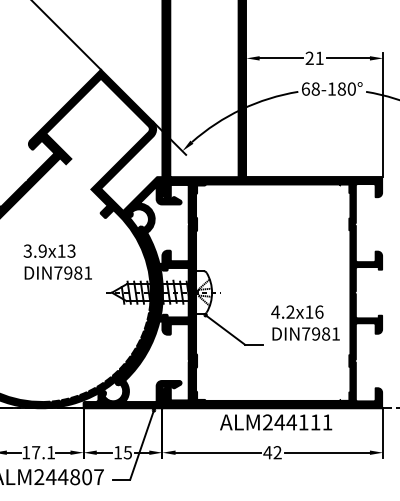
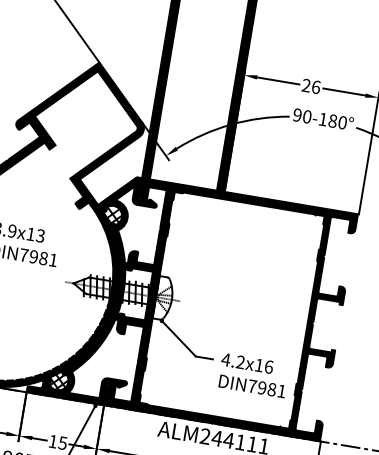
text: (319, 58) -> (315, 87), 21 -> 26
text: (310, 88) -> (302, 115), 68-180° -> 90-180°
hatch: (138, 219) -> (111, 215), added
text: (305, 322) -> (253, 374), moved
hatch: (113, 391) -> (58, 380), added

